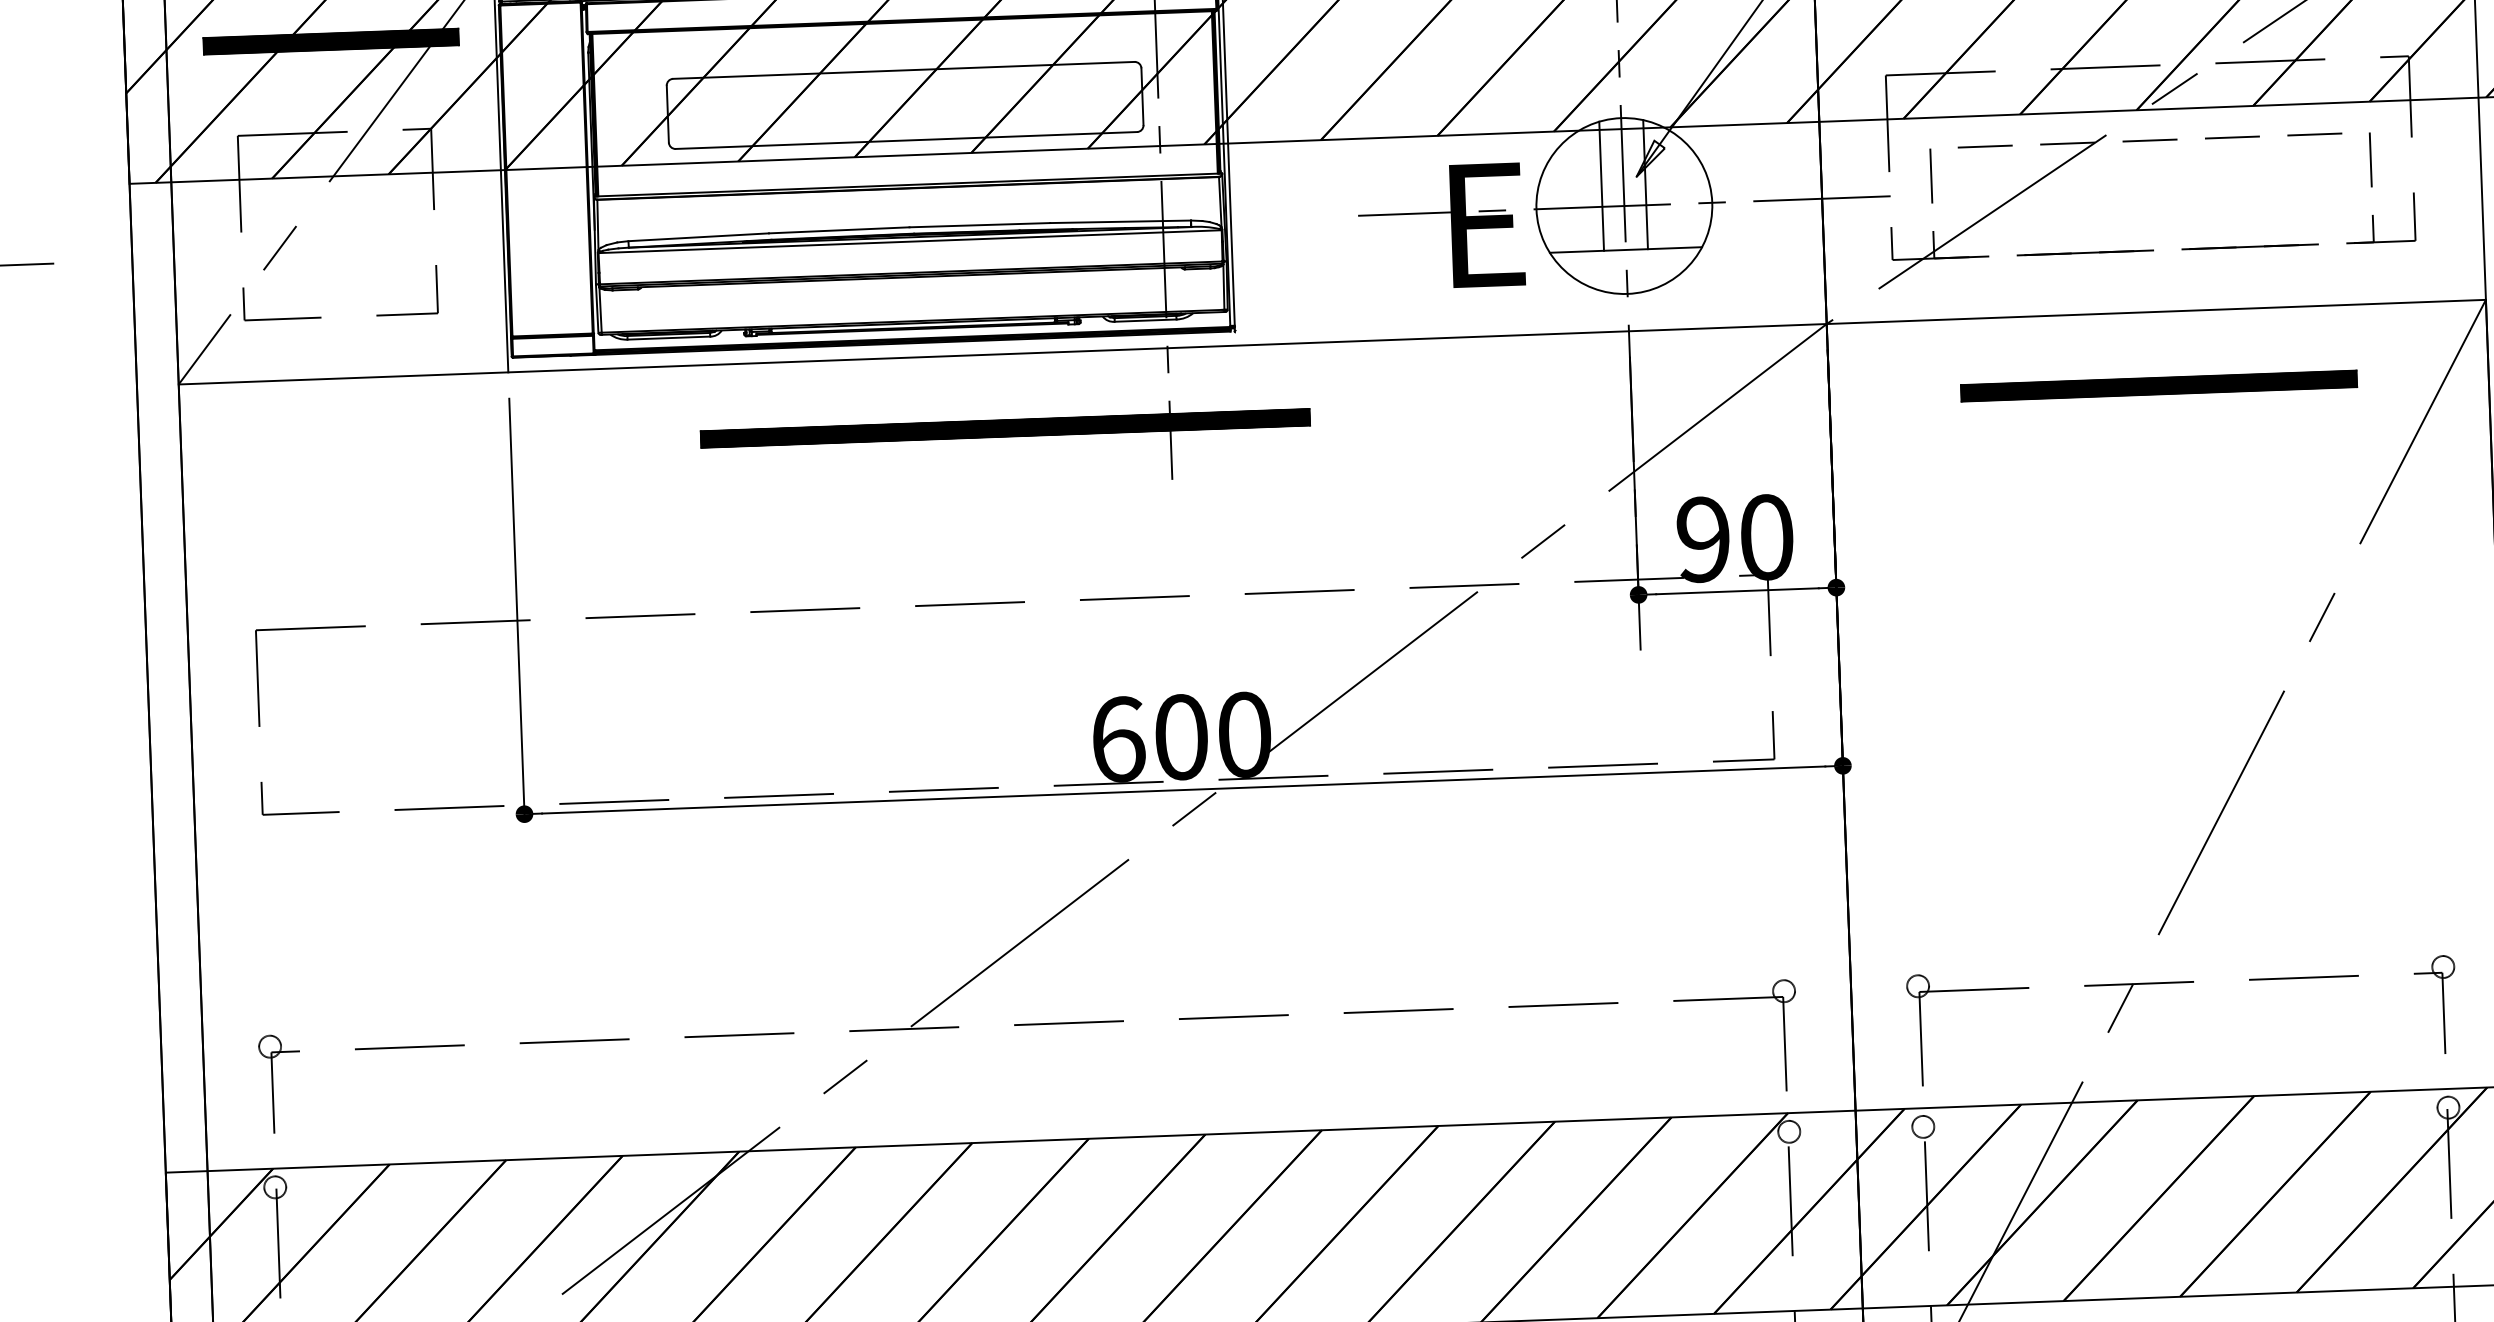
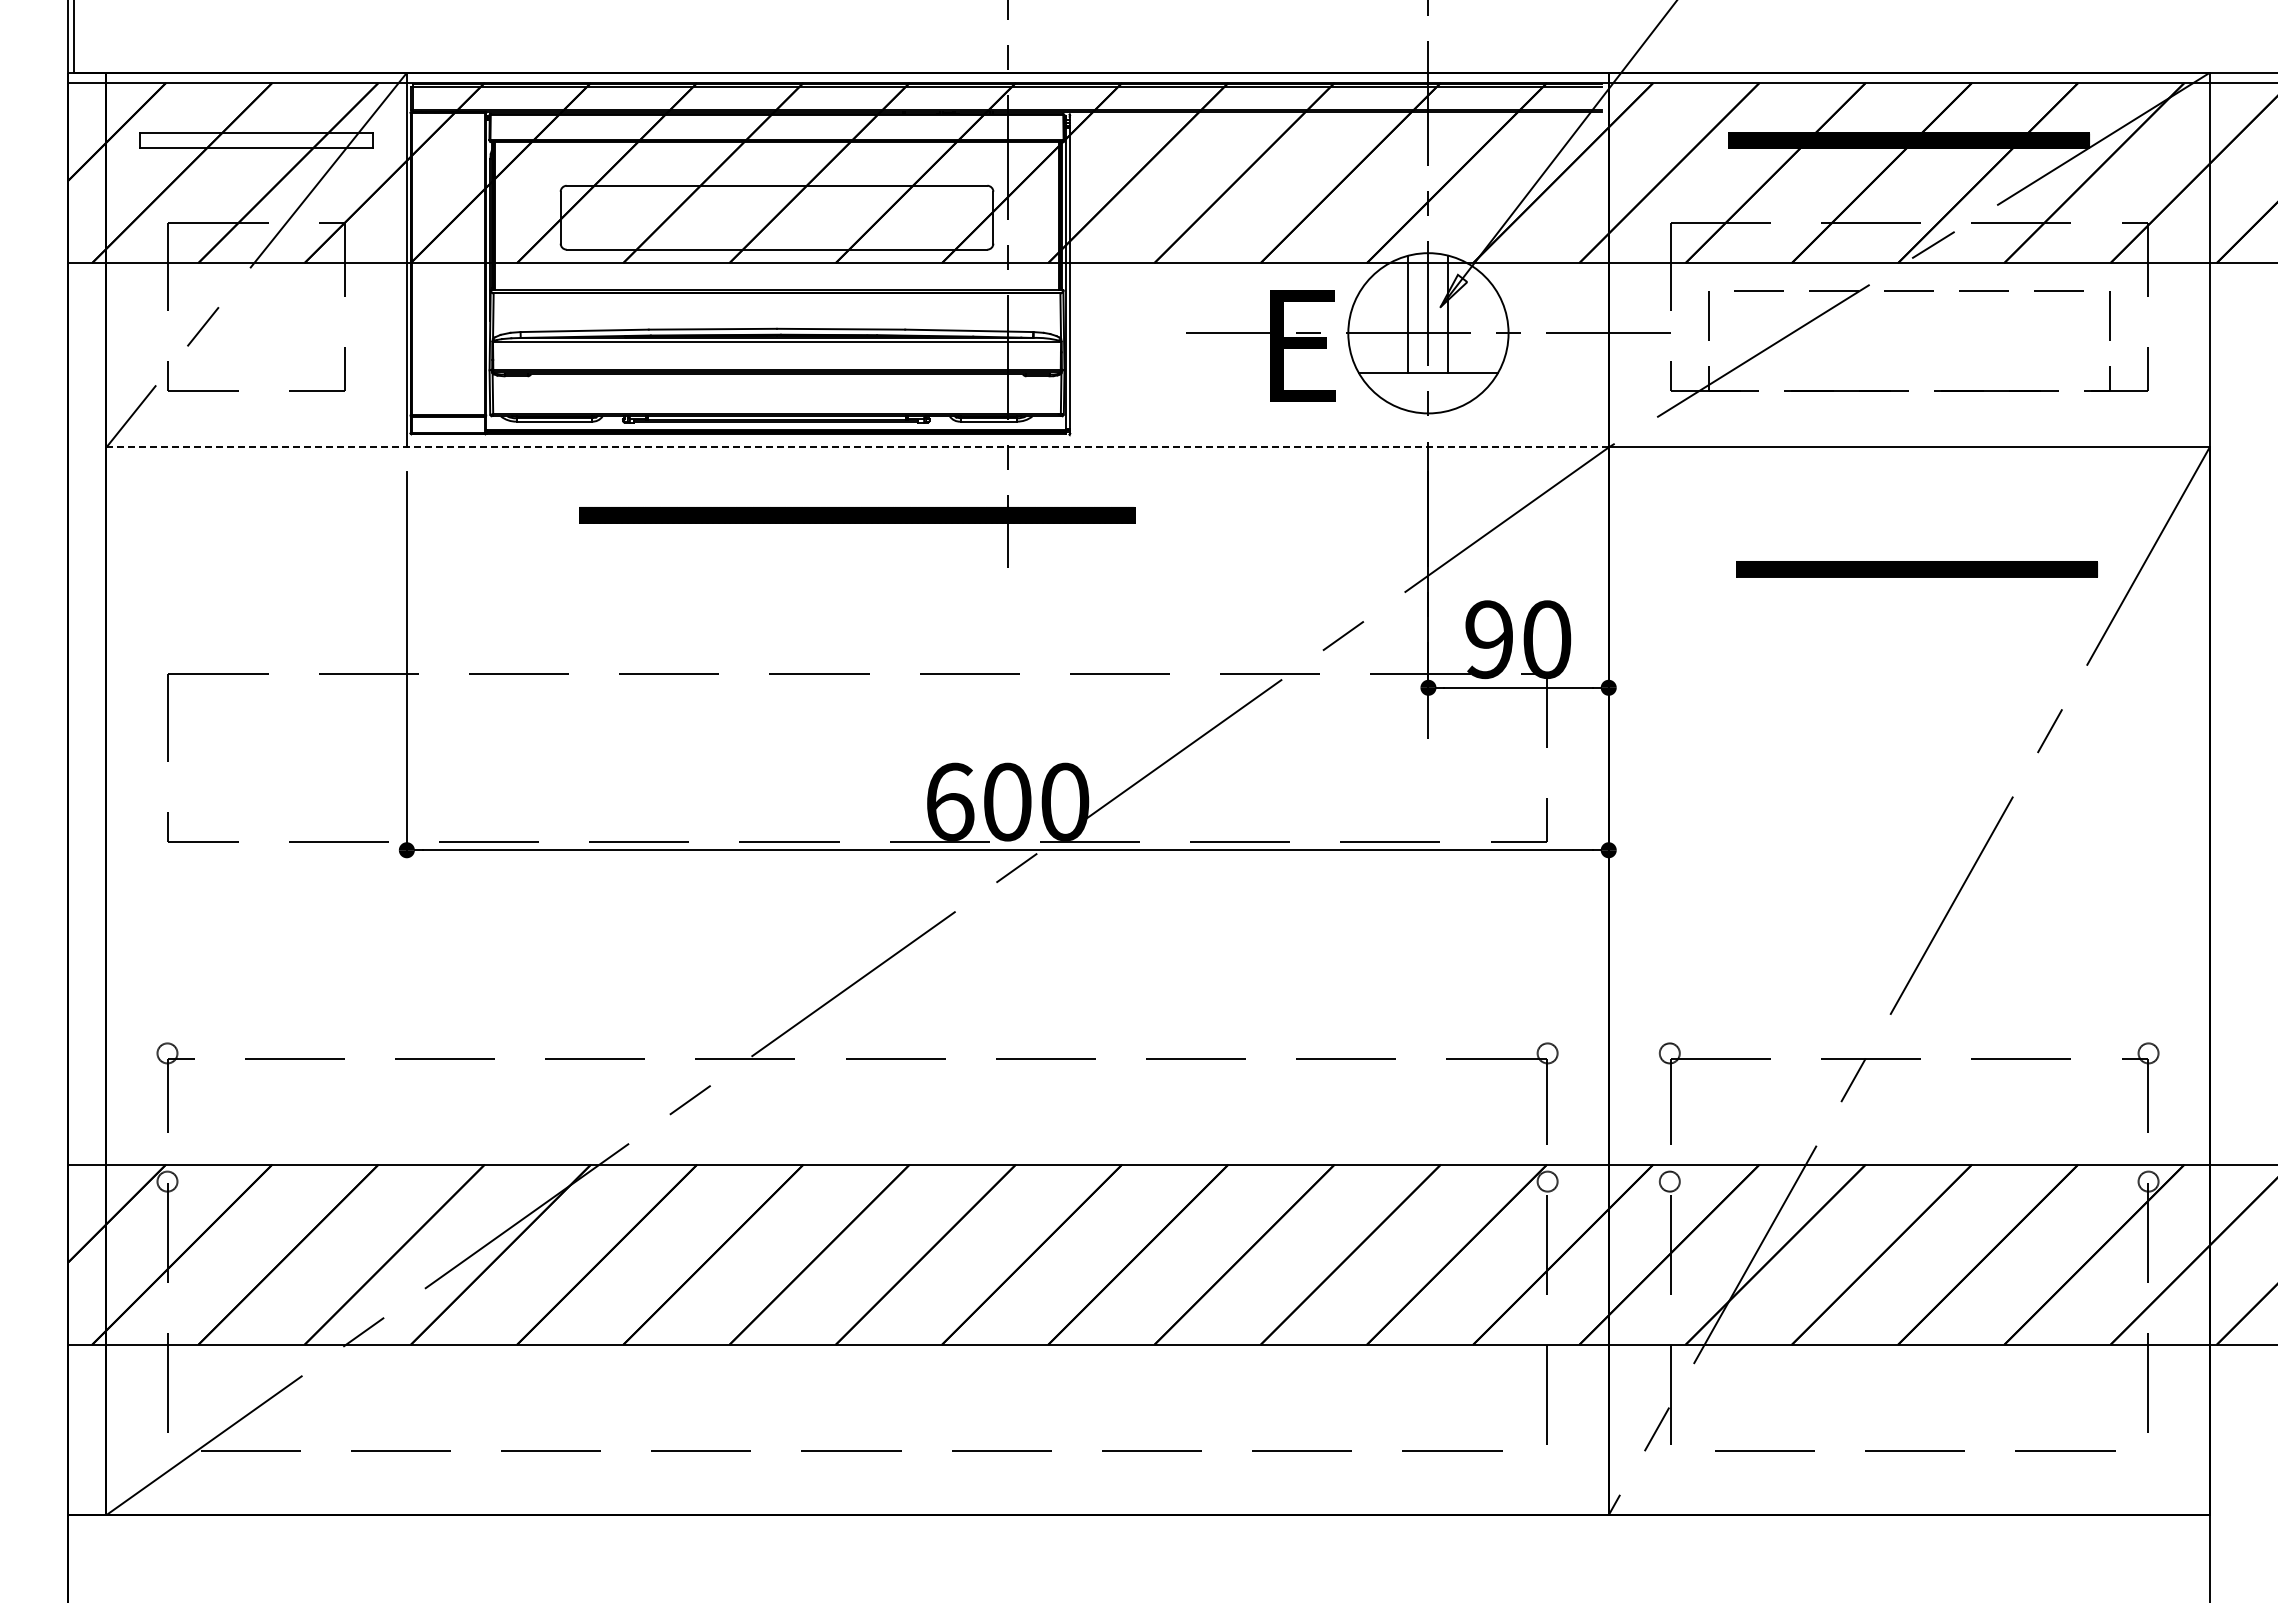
hatch: (331, 41) -> (256, 140), removed
line: (1003, 354) -> (858, 447), solid -> dashed
part: (2158, 386) -> (1916, 569), moved

